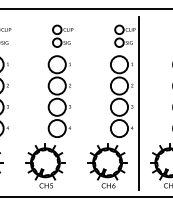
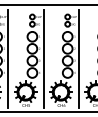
line: (15, 103) -> (8, 58), added
line: (76, 103) -> (43, 58), added

